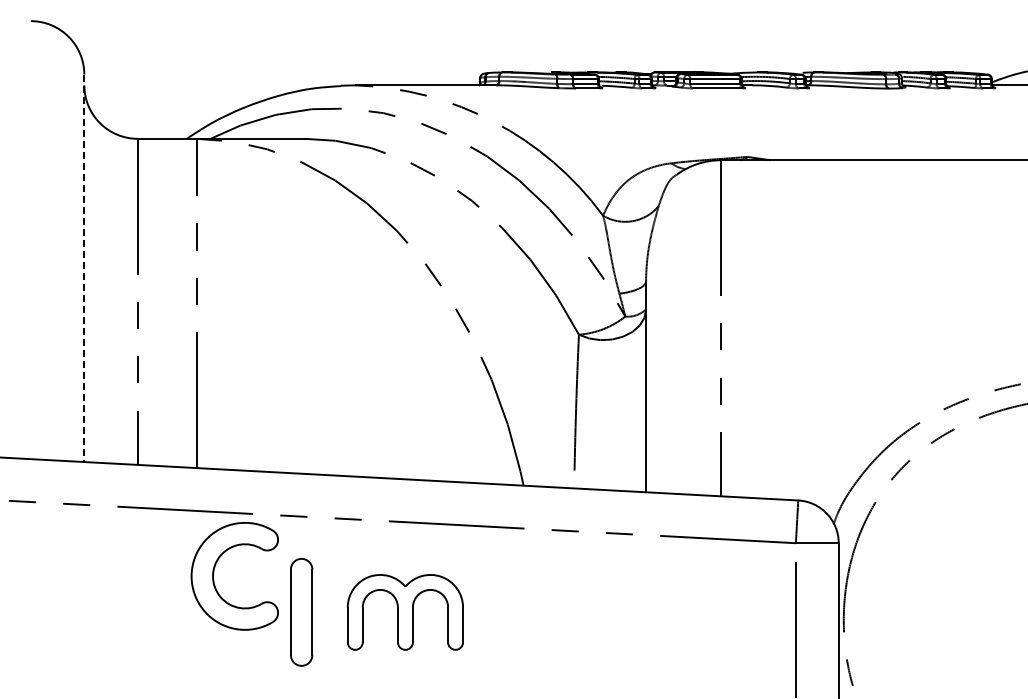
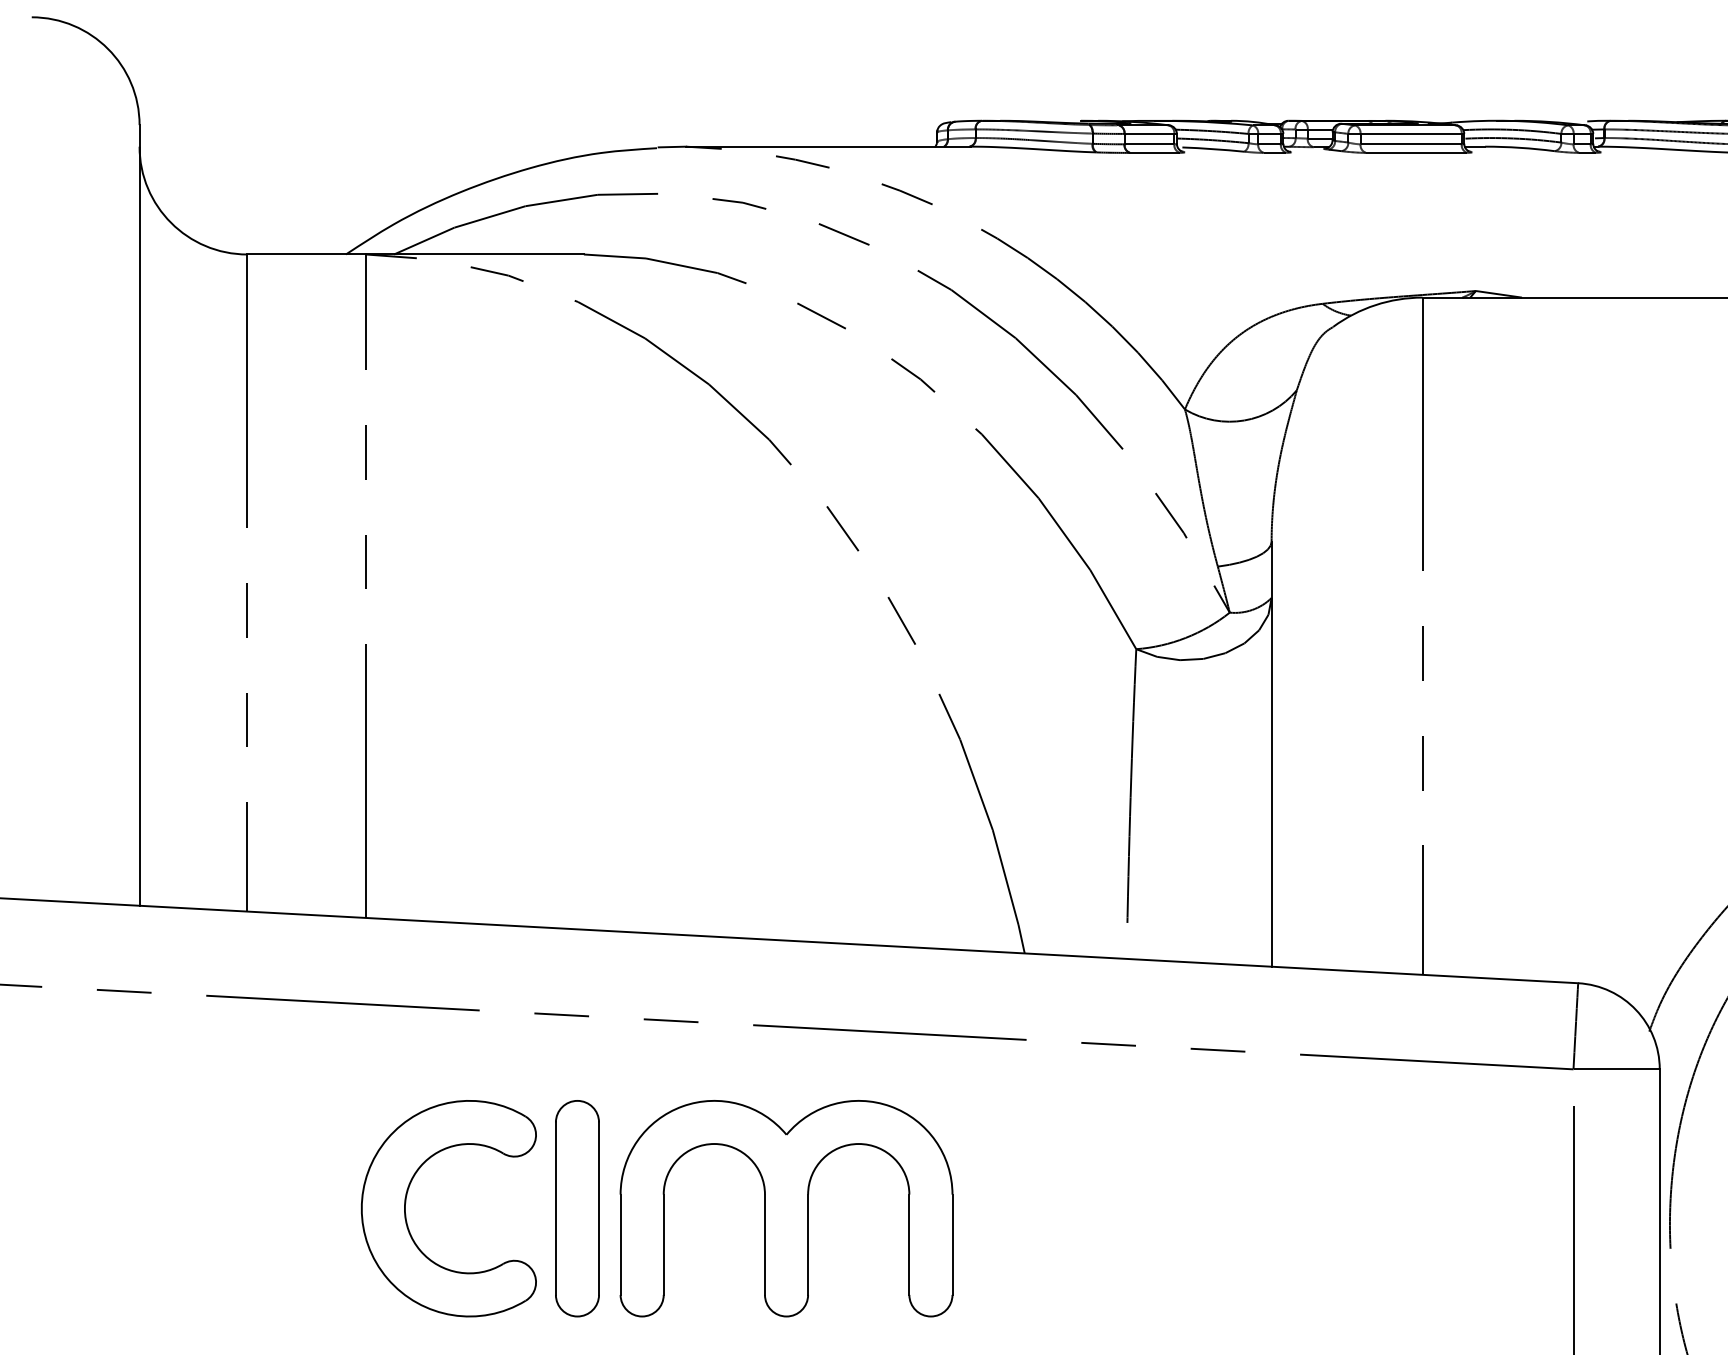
line: (84, 268) -> (139, 515), dashed -> solid
part: (214, 572) -> (407, 1200), moved
part: (405, 612) -> (786, 1208), size x1.43

